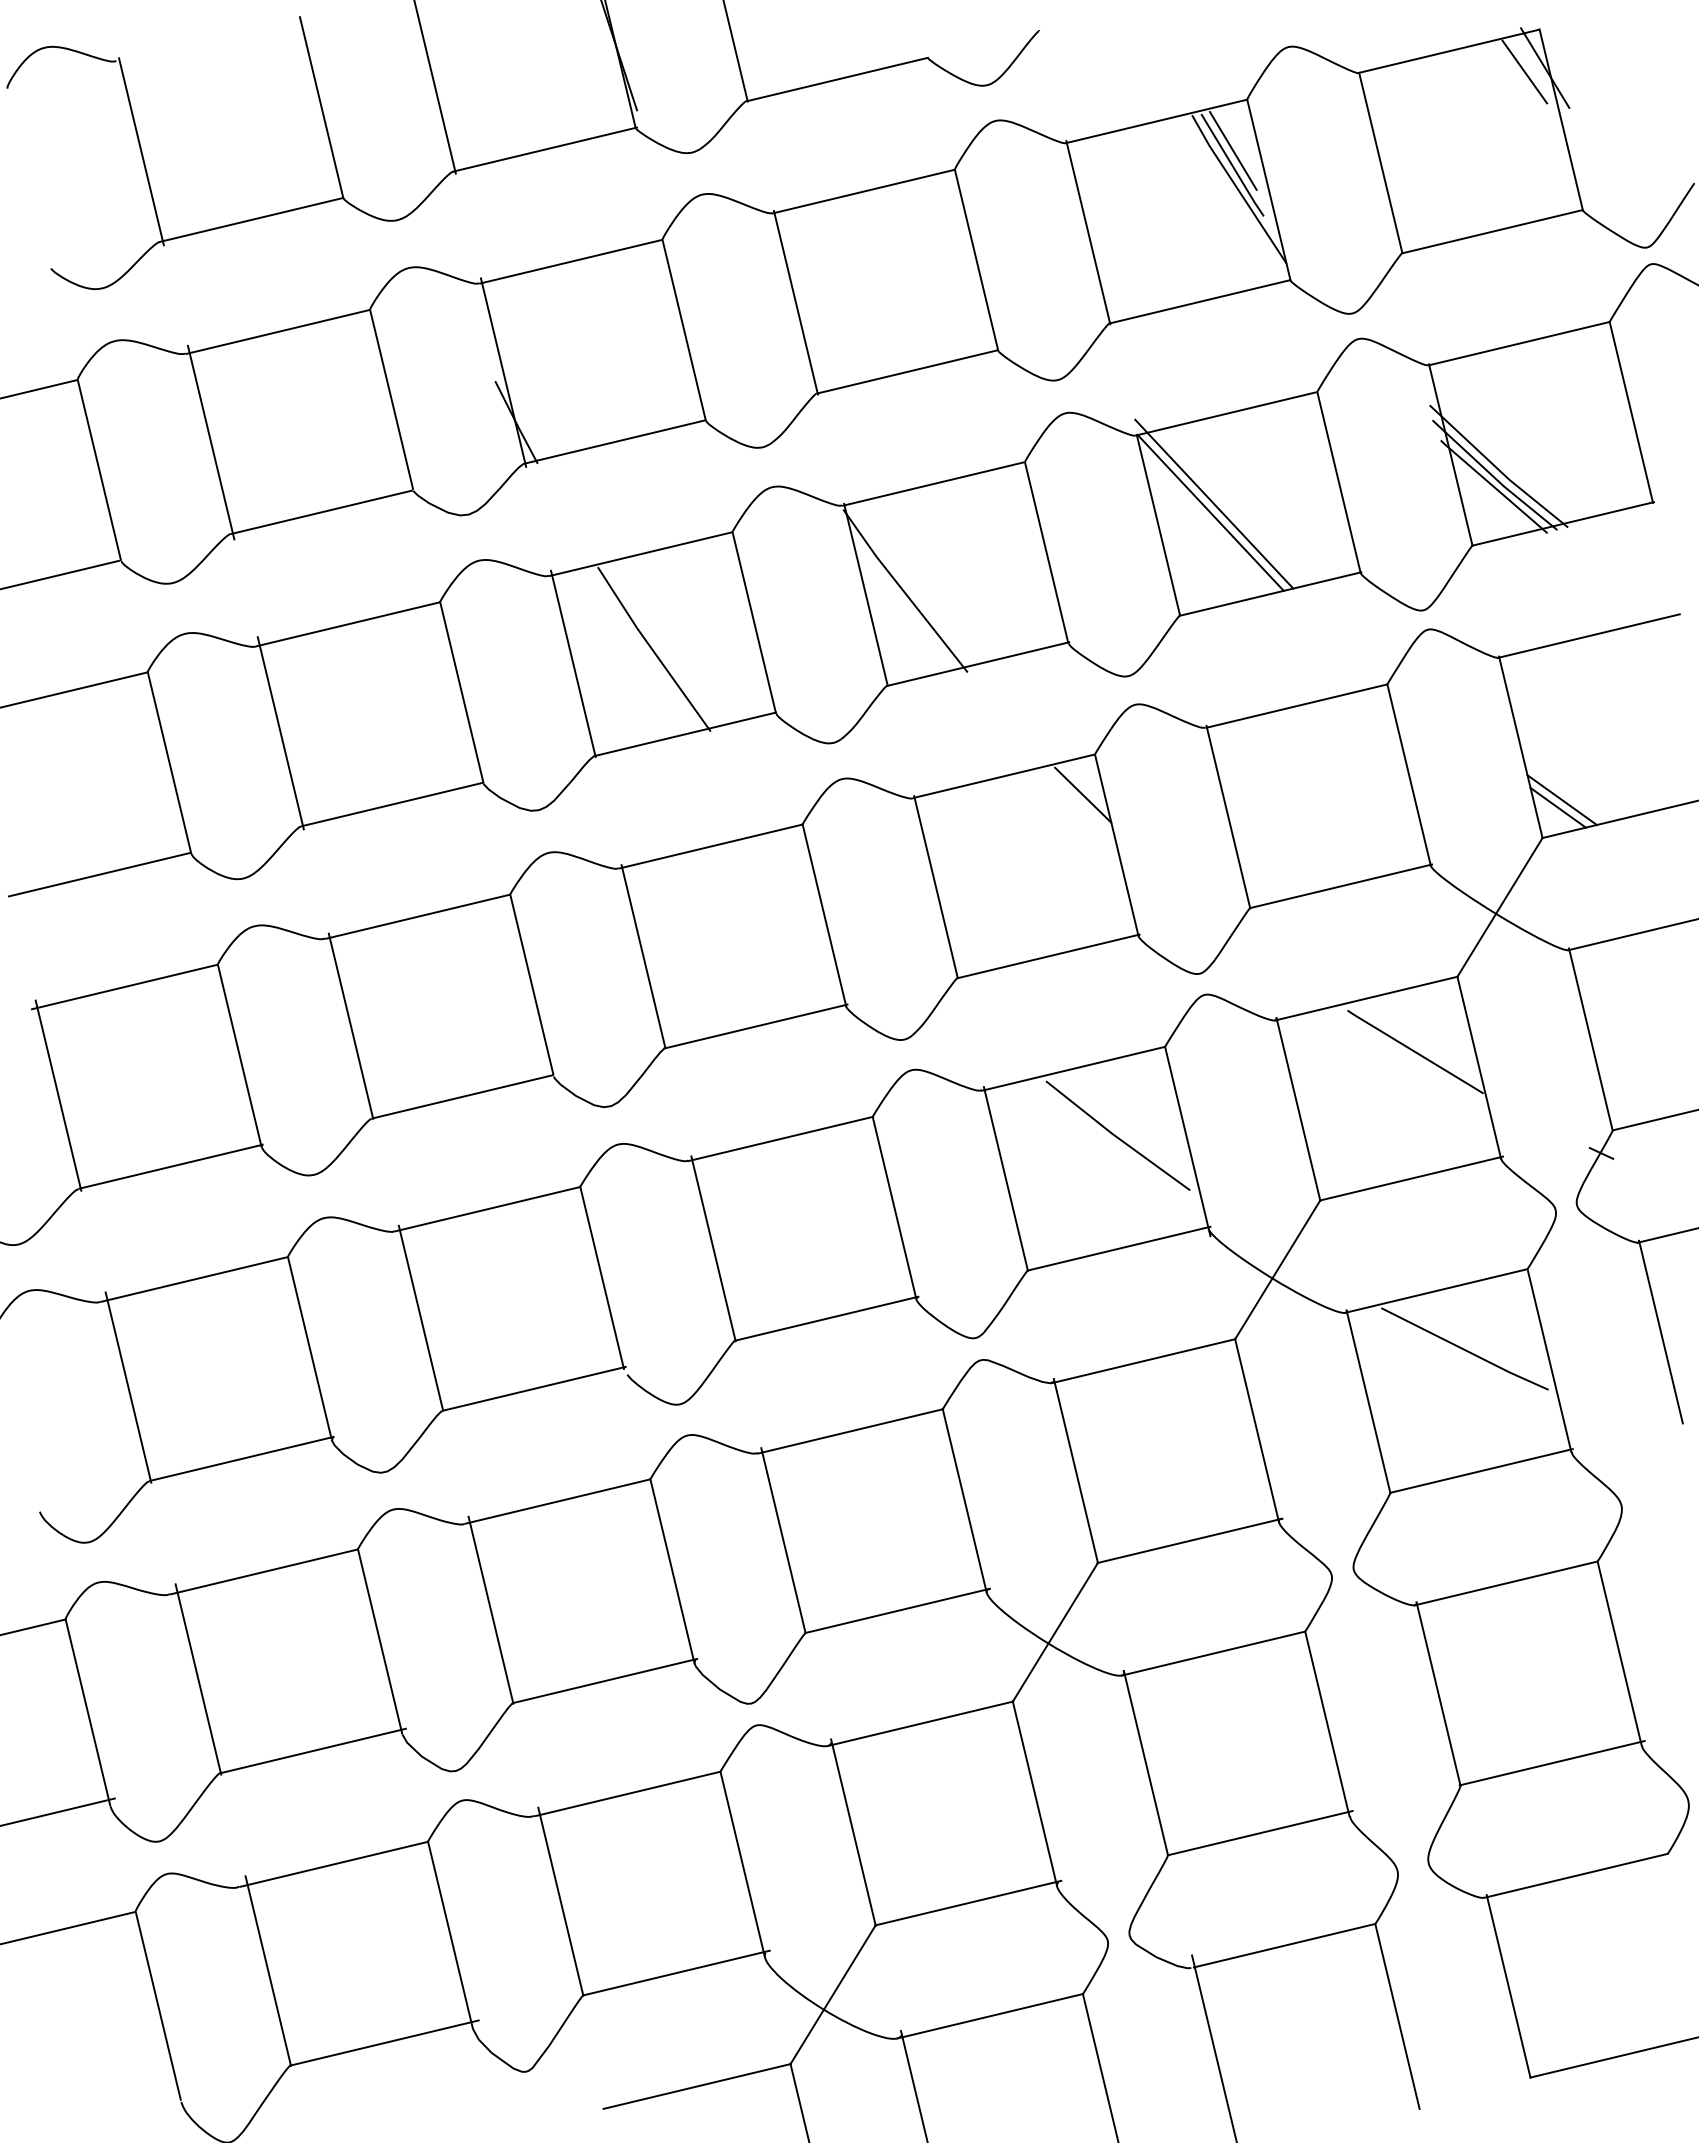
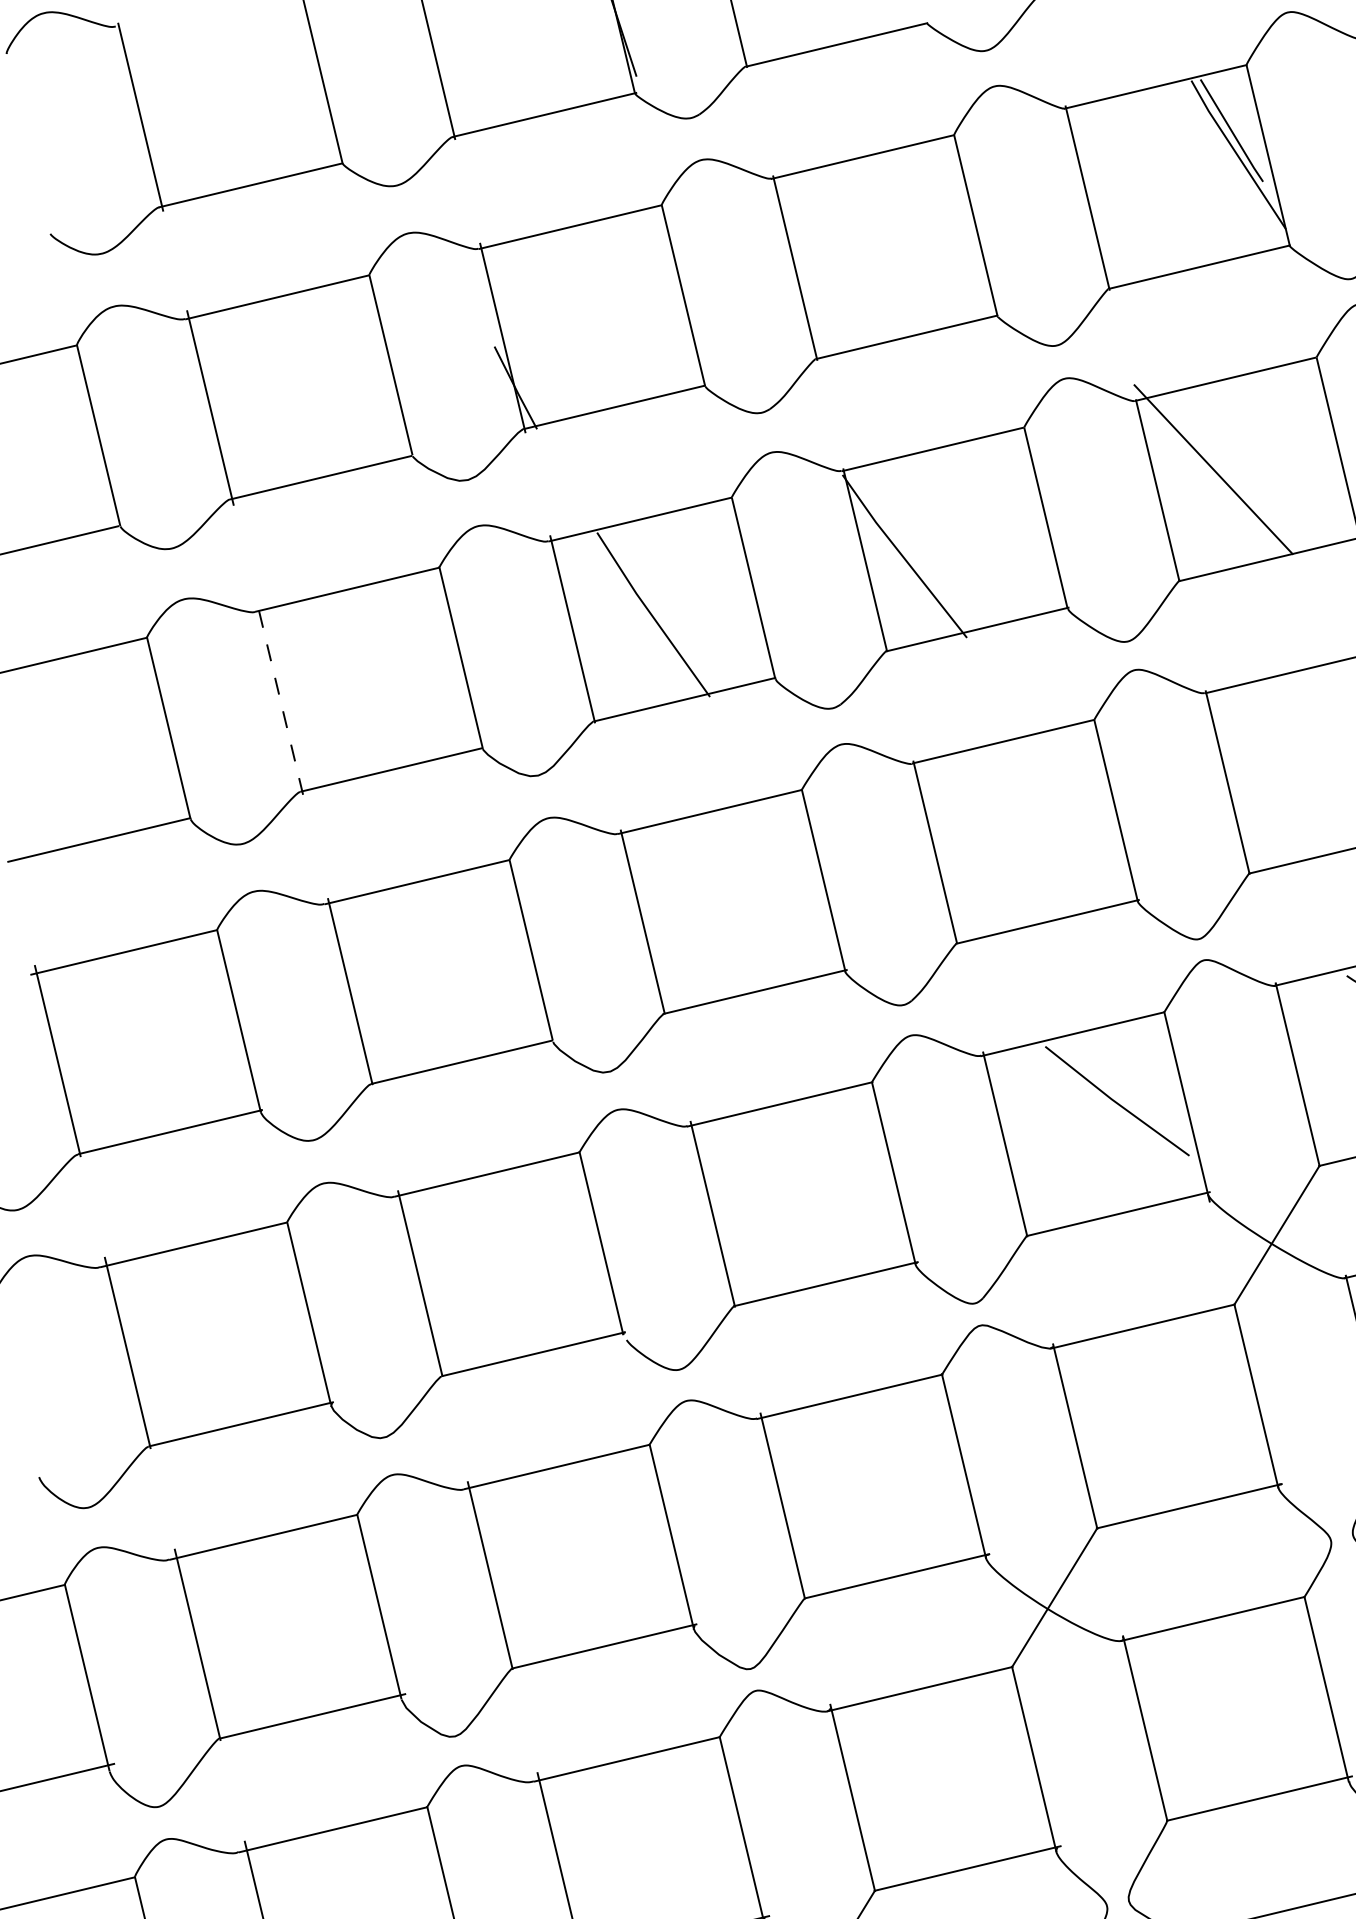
line: (1232, 150) -> (1231, 115), removed
line: (1210, 512) -> (1209, 477), removed
line: (280, 733) -> (279, 698), solid -> dashed
line: (1083, 794) -> (1082, 759), removed

